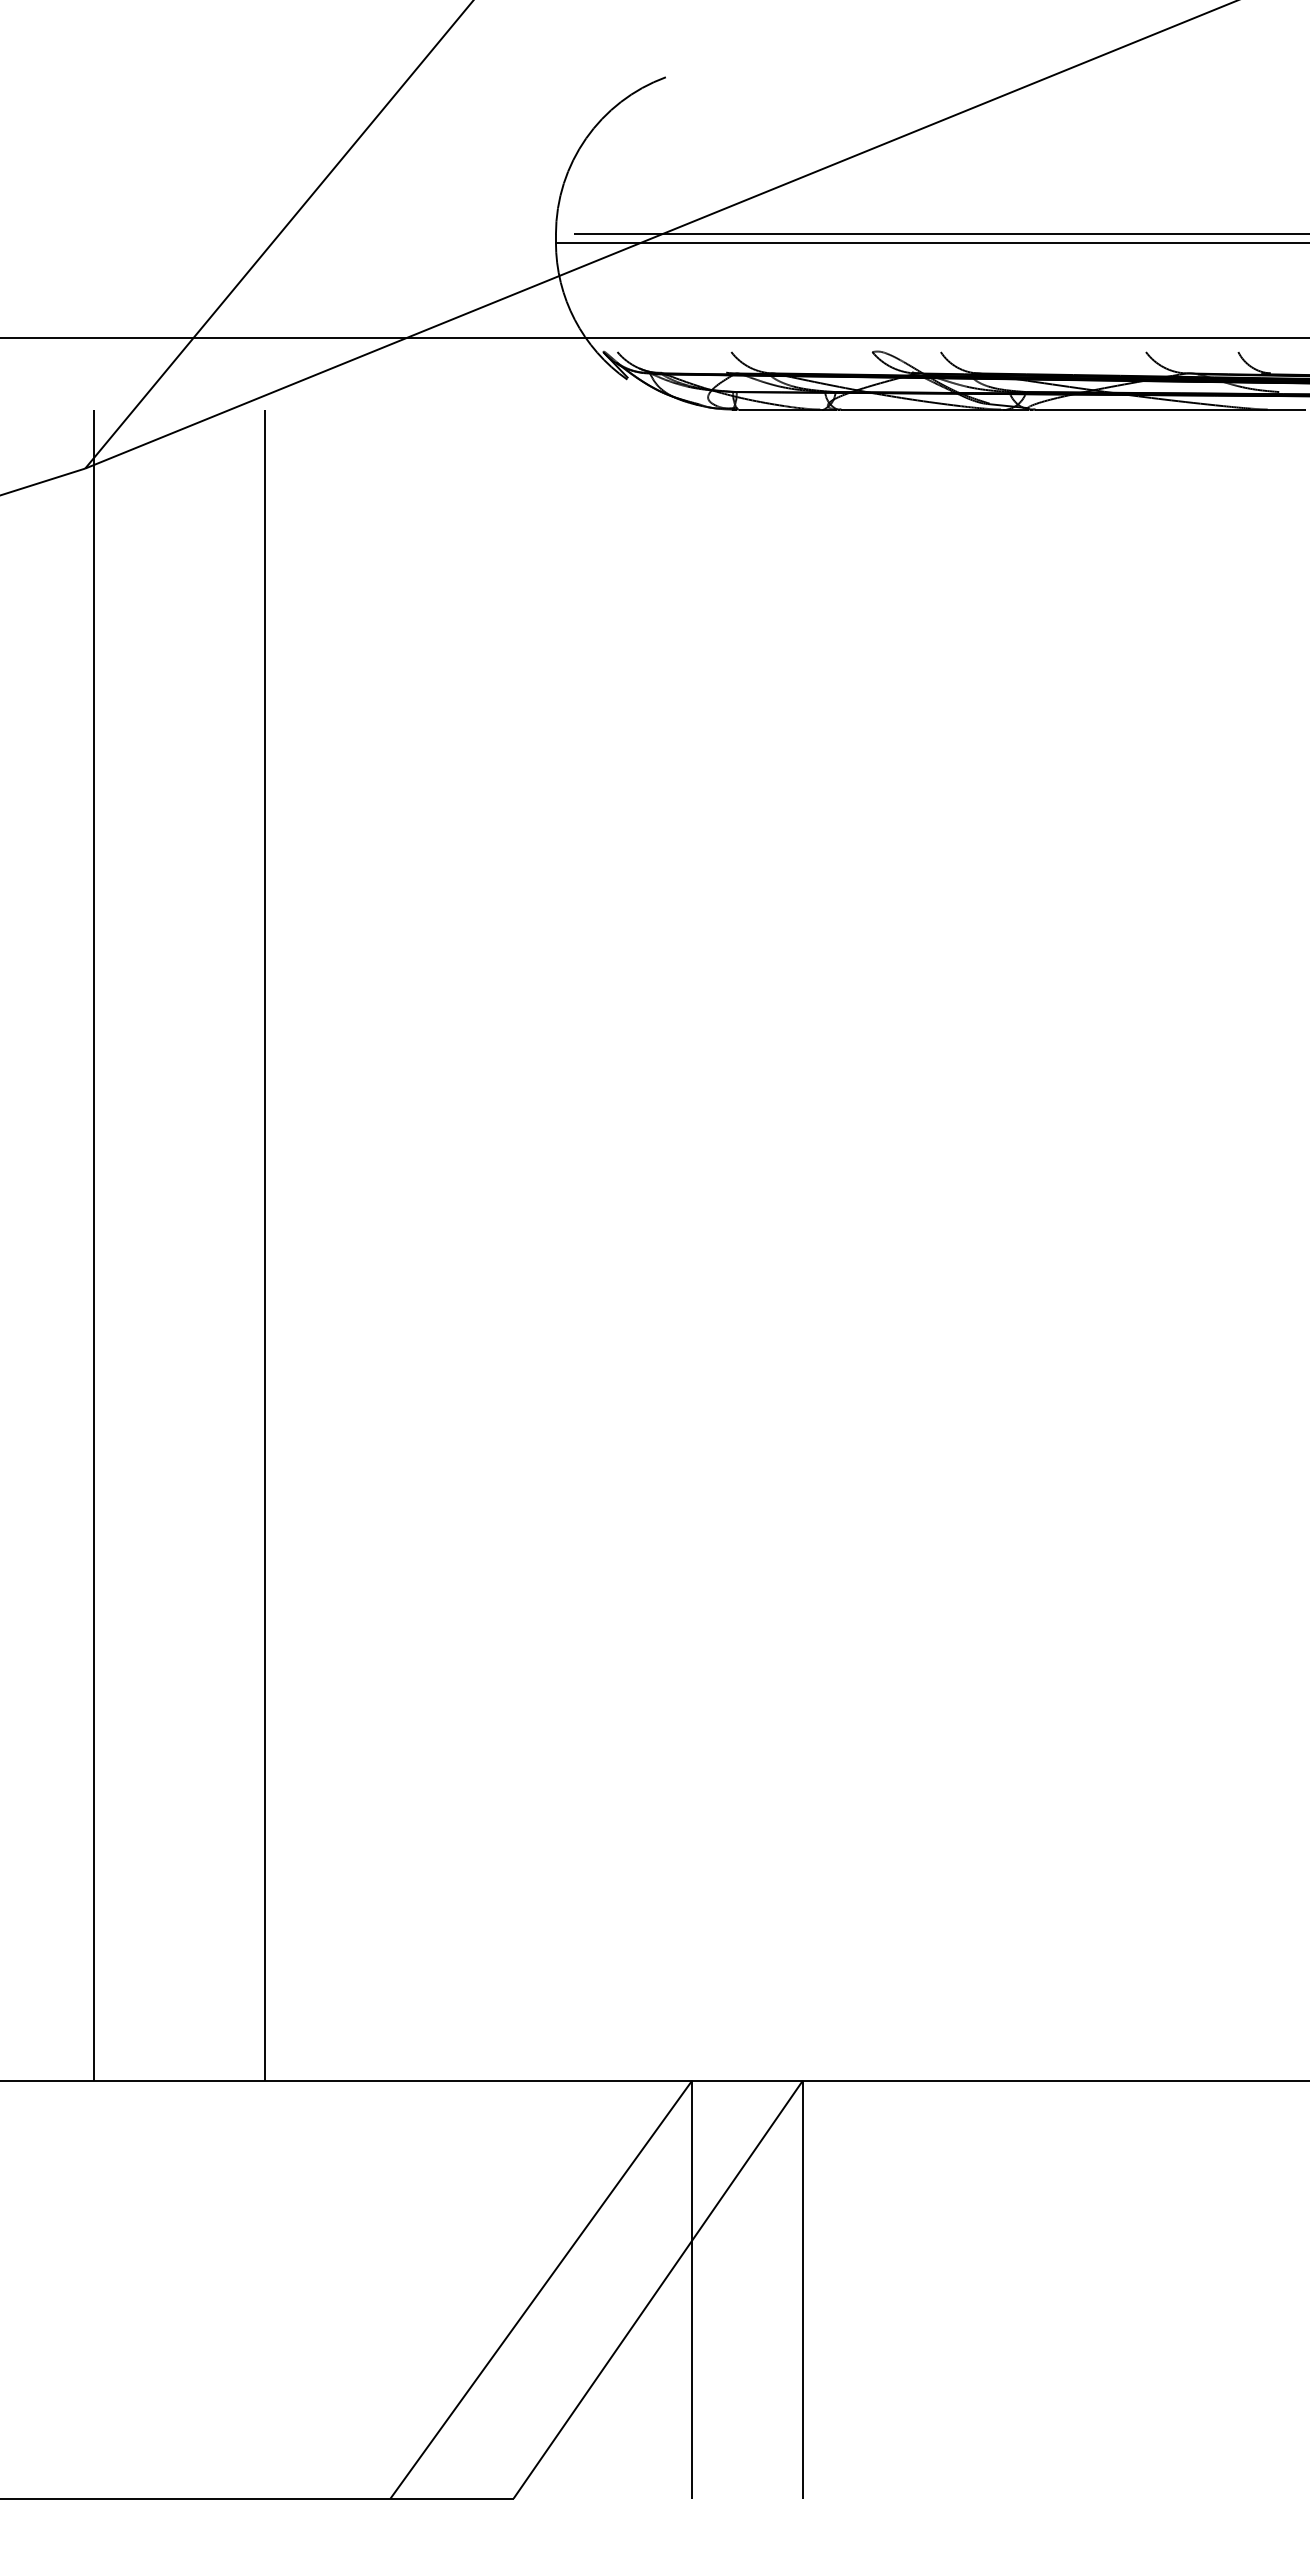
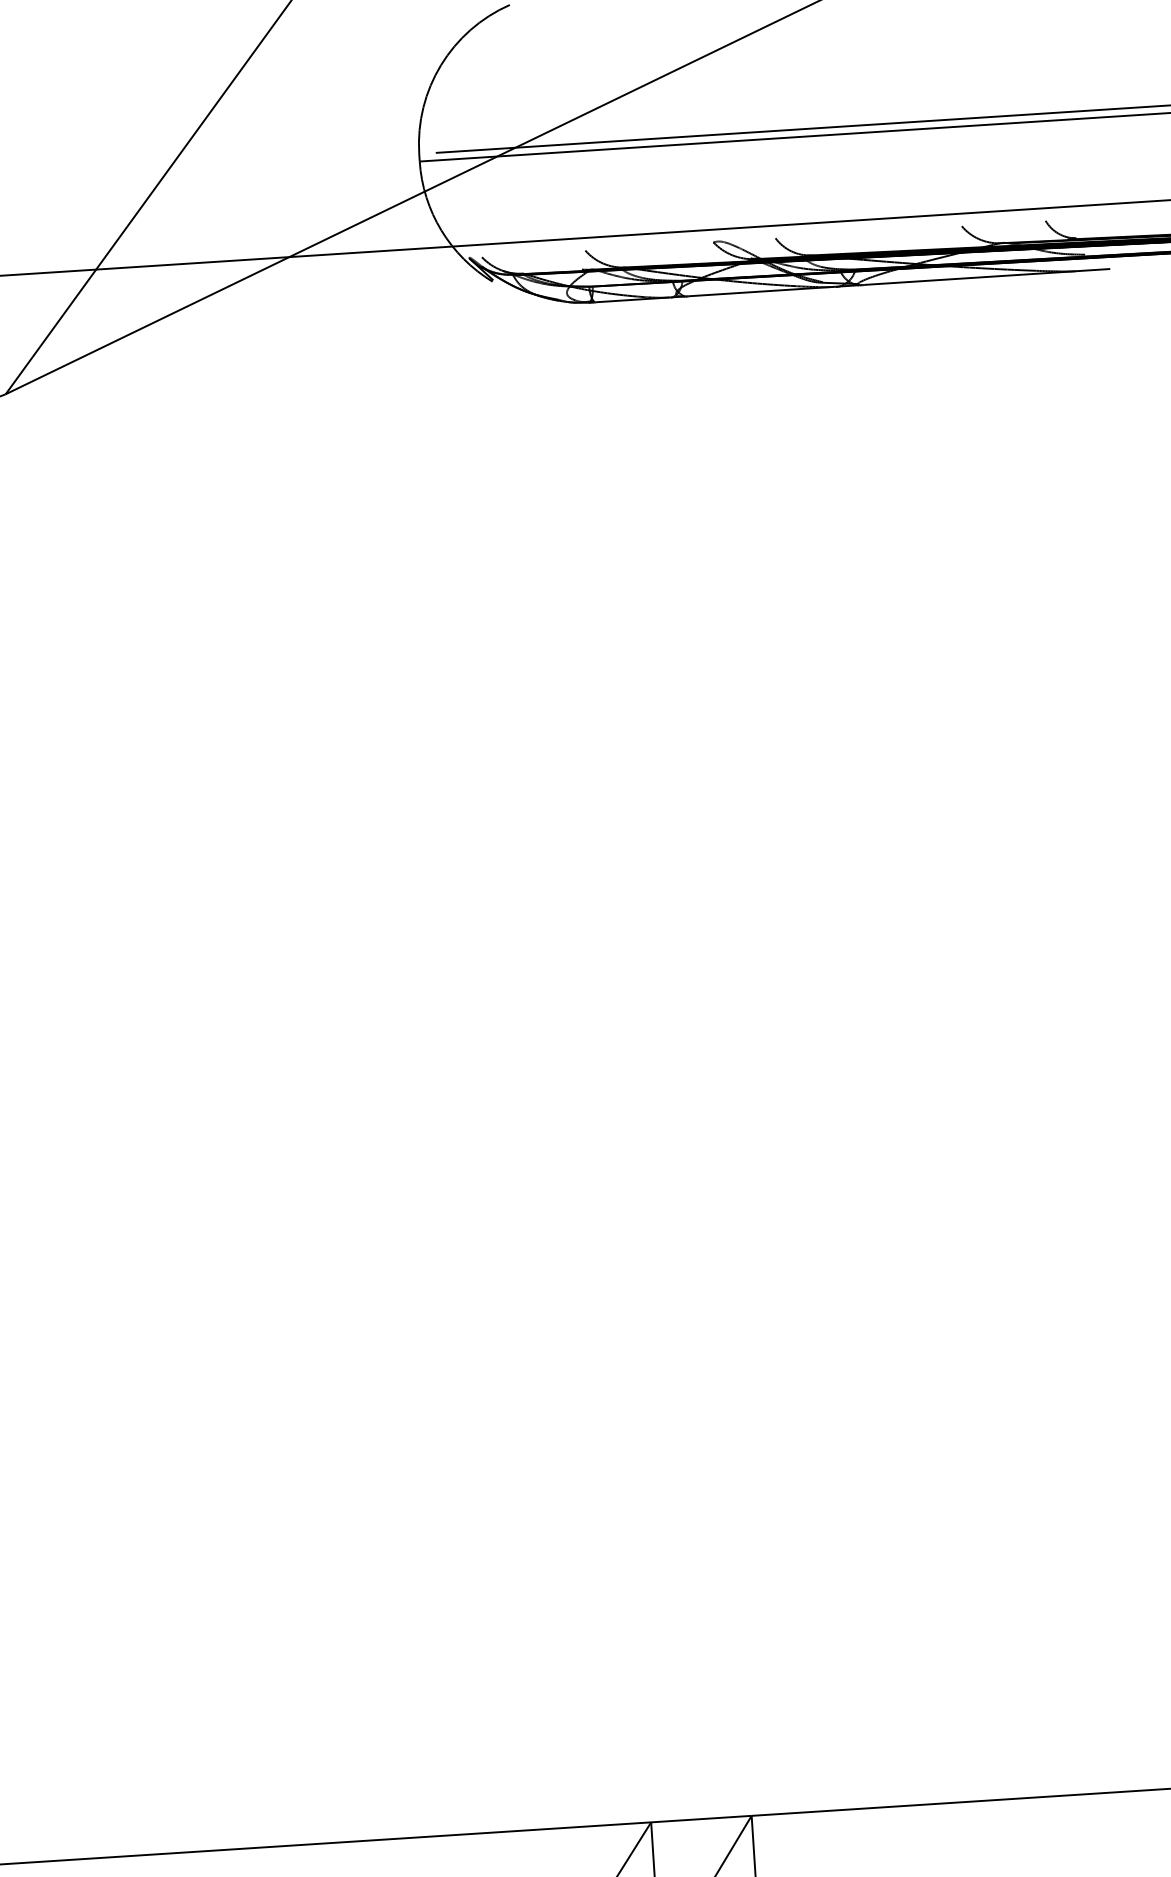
line: (93, 1244) -> (58, 1098), removed
line: (264, 1244) -> (213, 1088), removed

